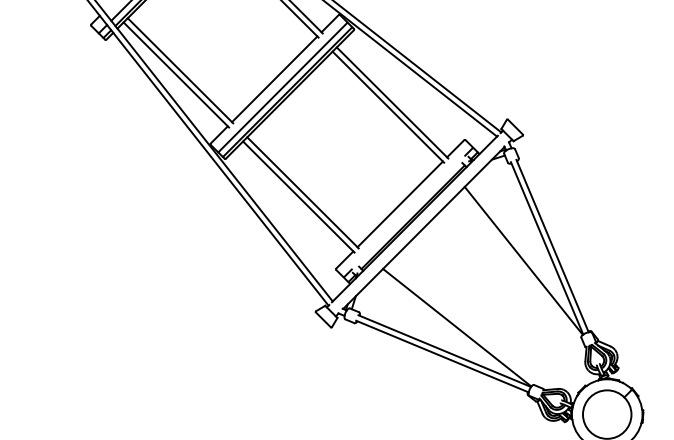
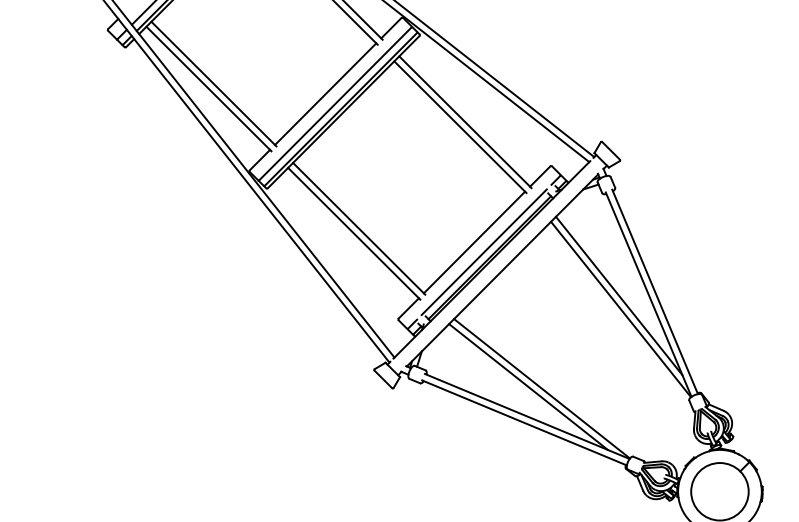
line: (407, 212) -> (483, 252), added
line: (522, 249) -> (619, 295), added
line: (445, 325) -> (528, 386), added

